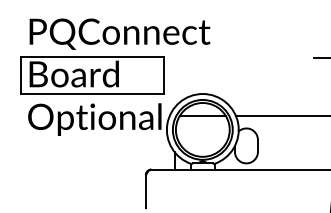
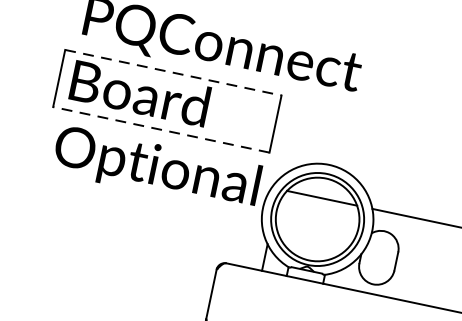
line: (93, 56) -> (174, 72), solid -> dashed
line: (92, 94) -> (161, 130), solid -> dashed

